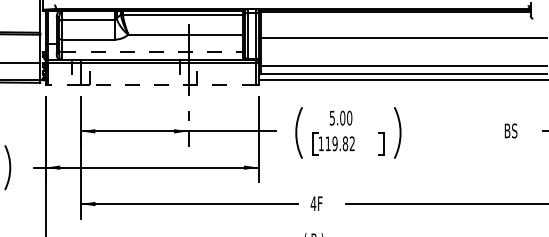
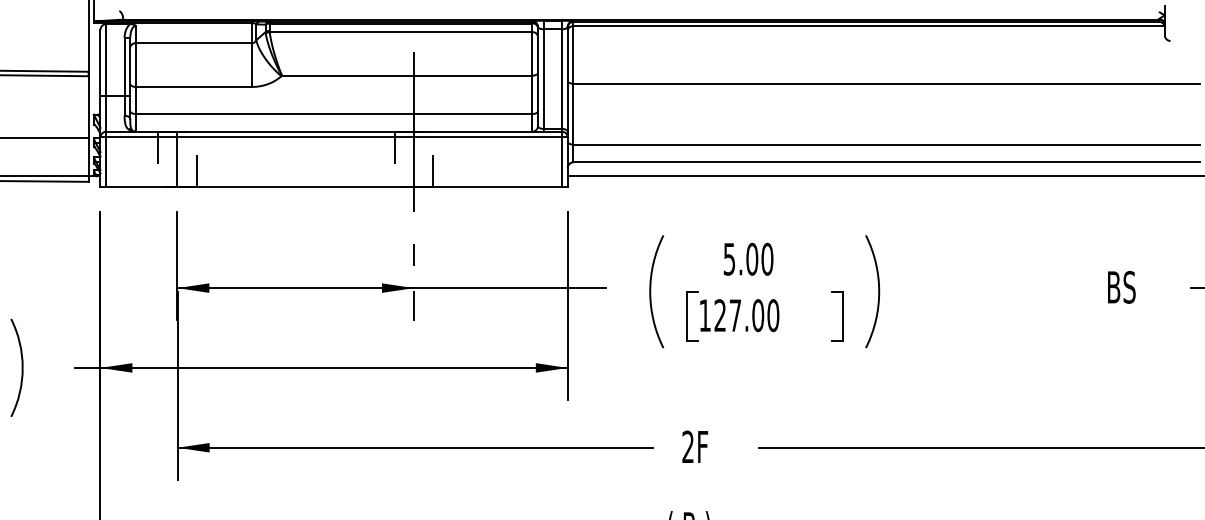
line: (152, 51) -> (334, 112), dashed -> solid
line: (152, 85) -> (334, 187), dashed -> solid
text: (340, 143) -> (747, 314), 119.82 -> 127.00
text: (313, 203) -> (688, 446), 4F -> 2F

